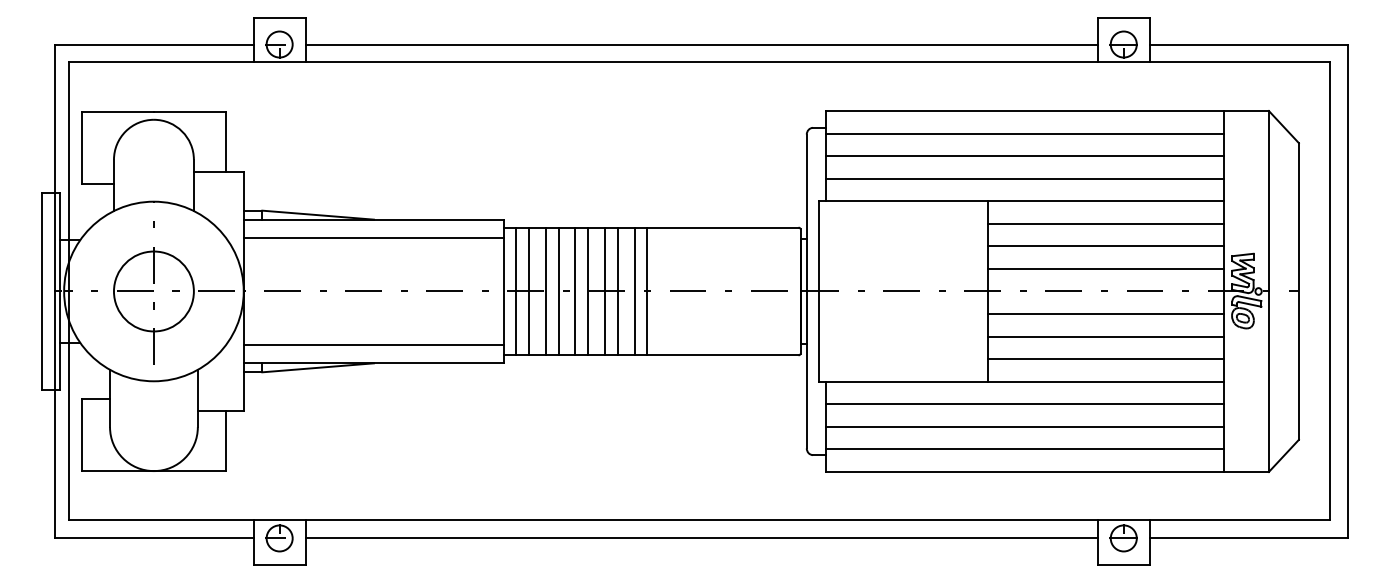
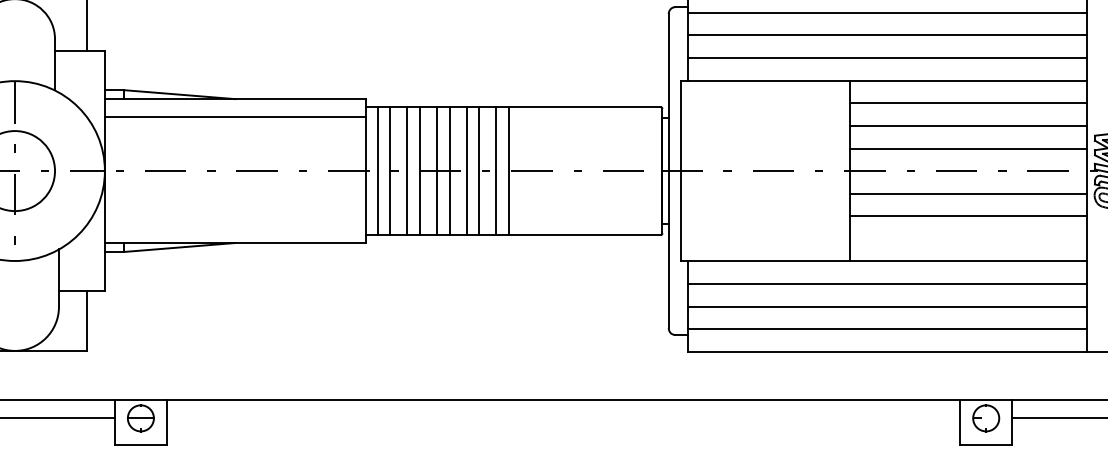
line: (373, 345) -> (234, 225), removed
line: (1105, 359) -> (967, 239), removed
line: (701, 538) -> (563, 418), removed

